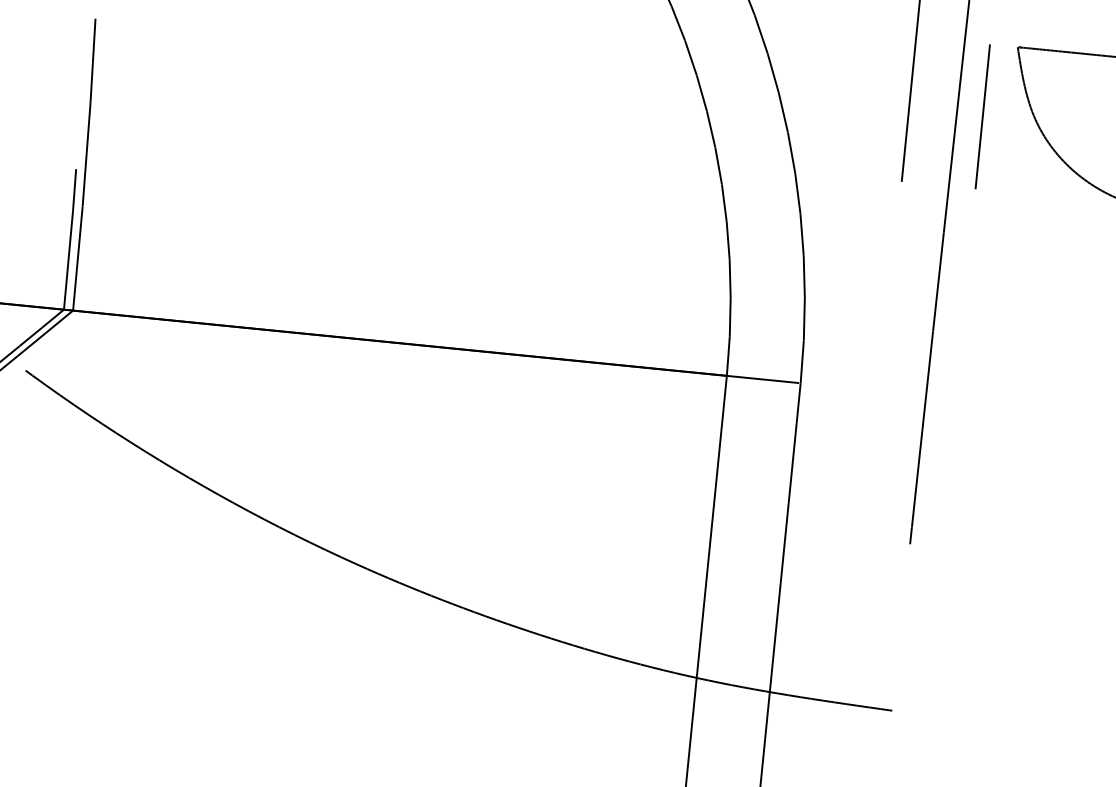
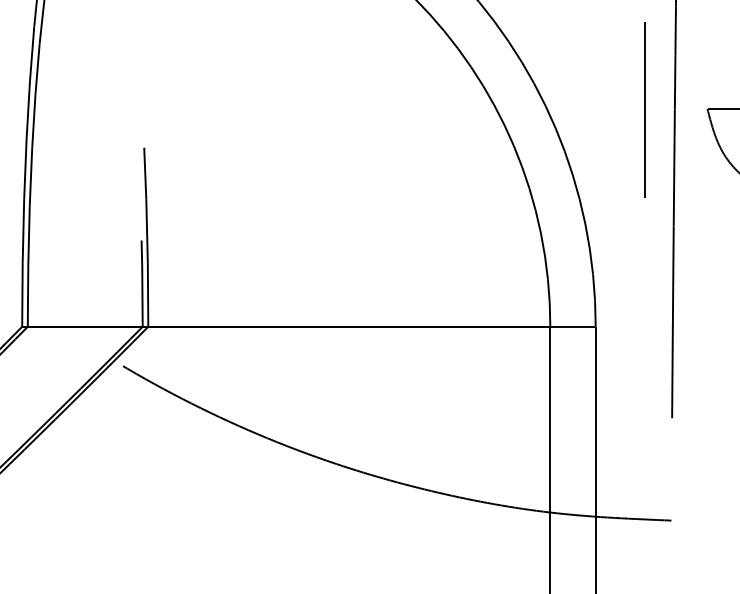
line: (982, 116) -> (690, 153), removed

